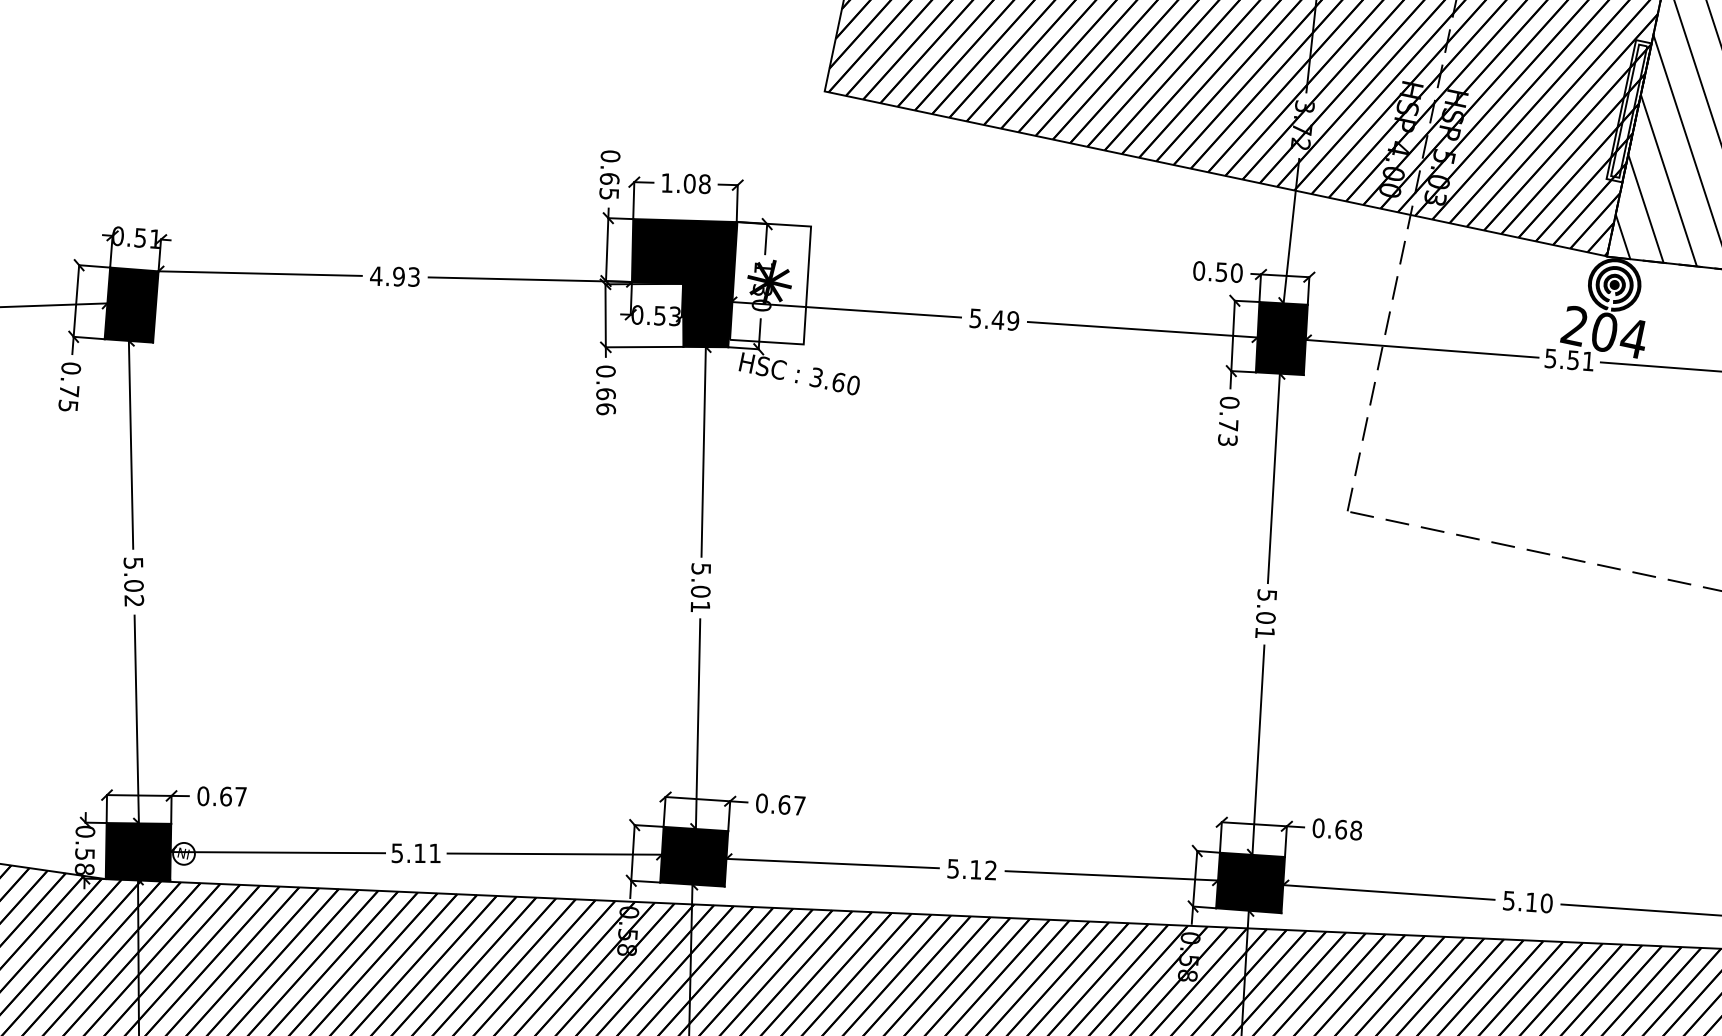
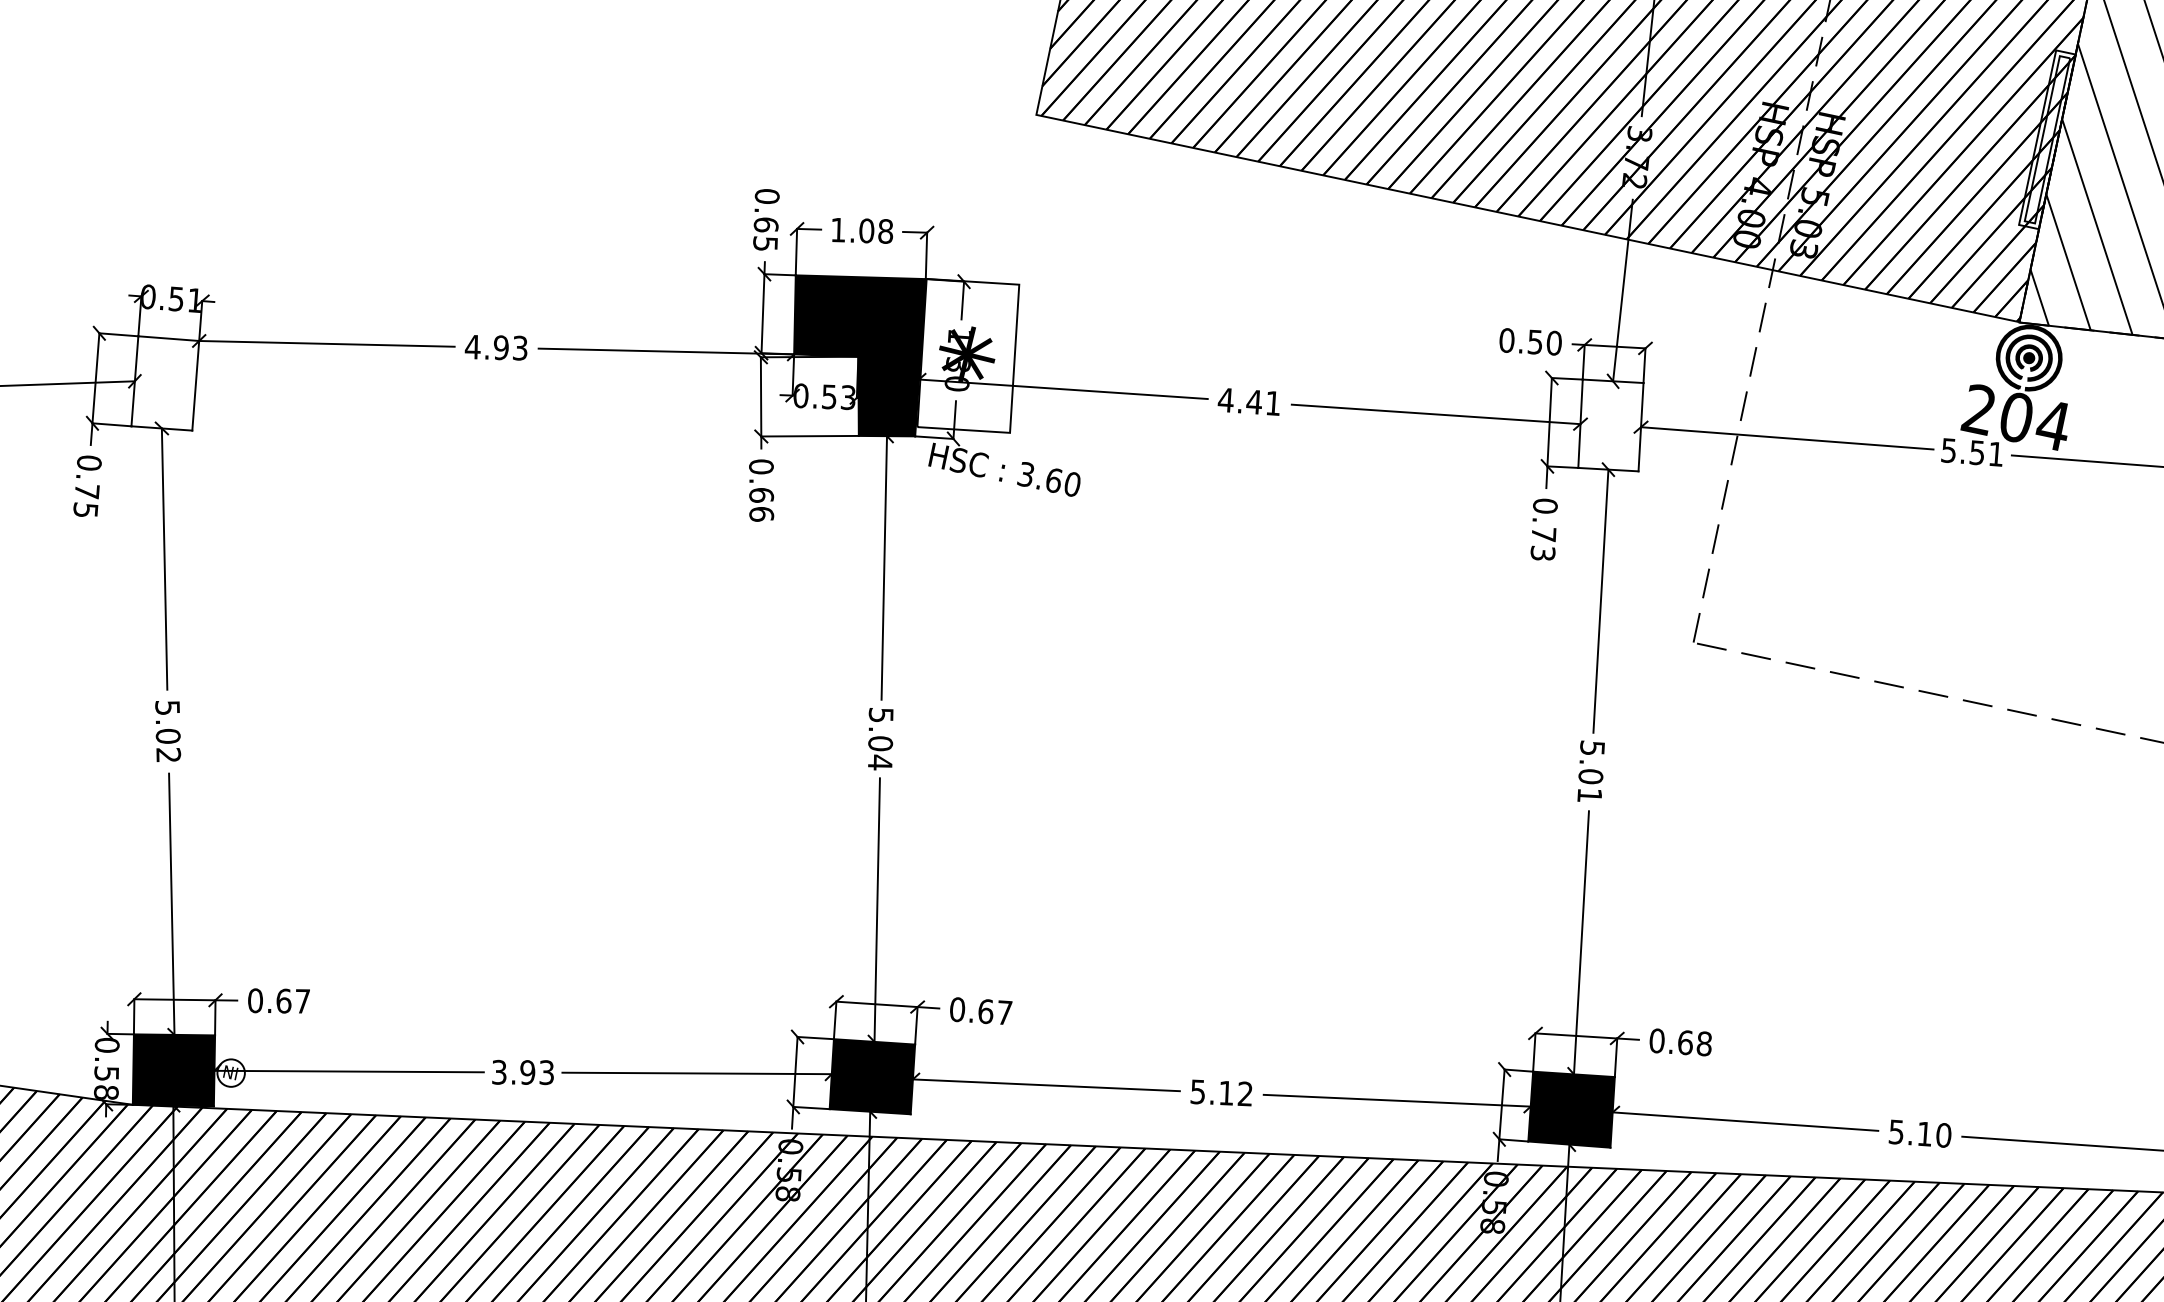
fill: (131, 304) -> (165, 382), removed
text: (994, 319) -> (1249, 401), 5.49 -> 4.41
fill: (1281, 338) -> (1610, 425), removed
text: (700, 606) -> (880, 762), 5.01 -> 5.04
text: (416, 853) -> (523, 1072), 5.11 -> 3.93

